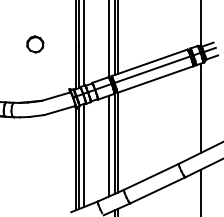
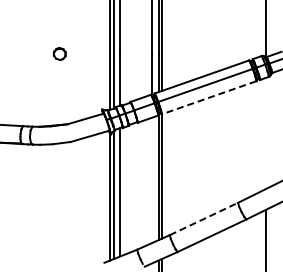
part: (35, 43) -> (59, 53), size x0.6
line: (155, 79) -> (209, 97), solid -> dashed
line: (200, 108) -> (265, 133), removed
line: (109, 146) -> (151, 180), removed
line: (150, 177) -> (203, 219), solid -> dashed

